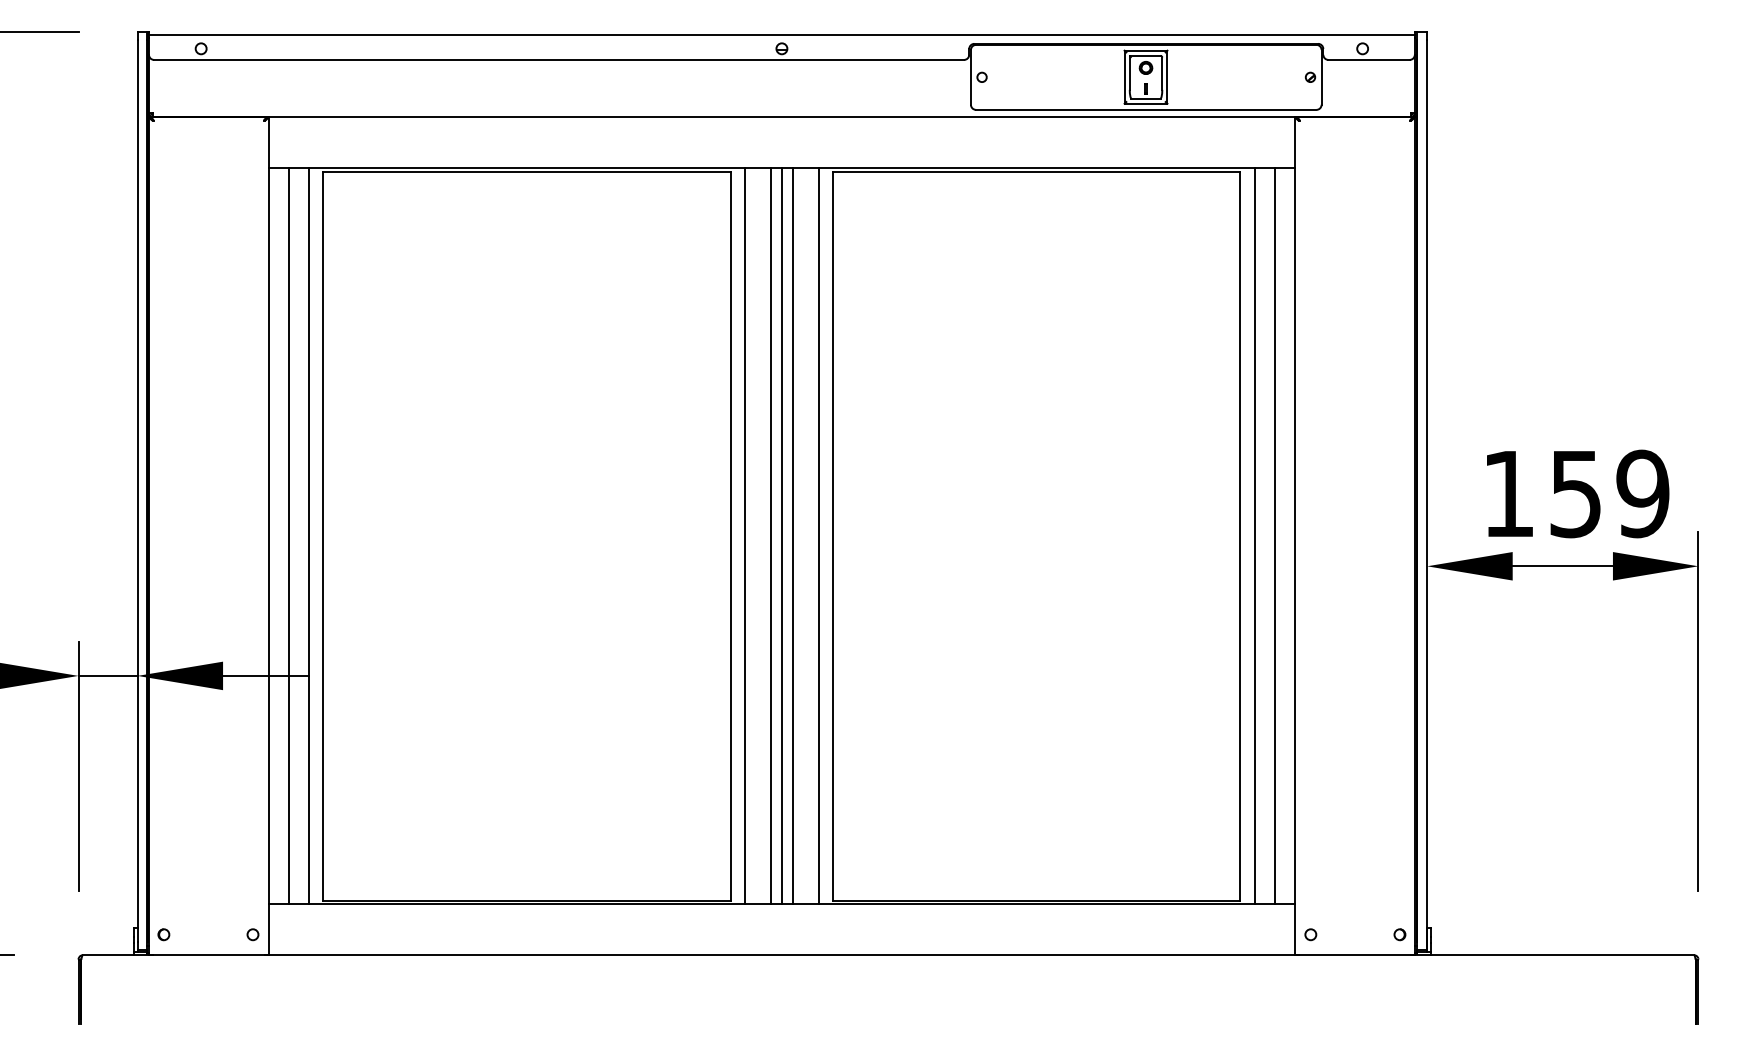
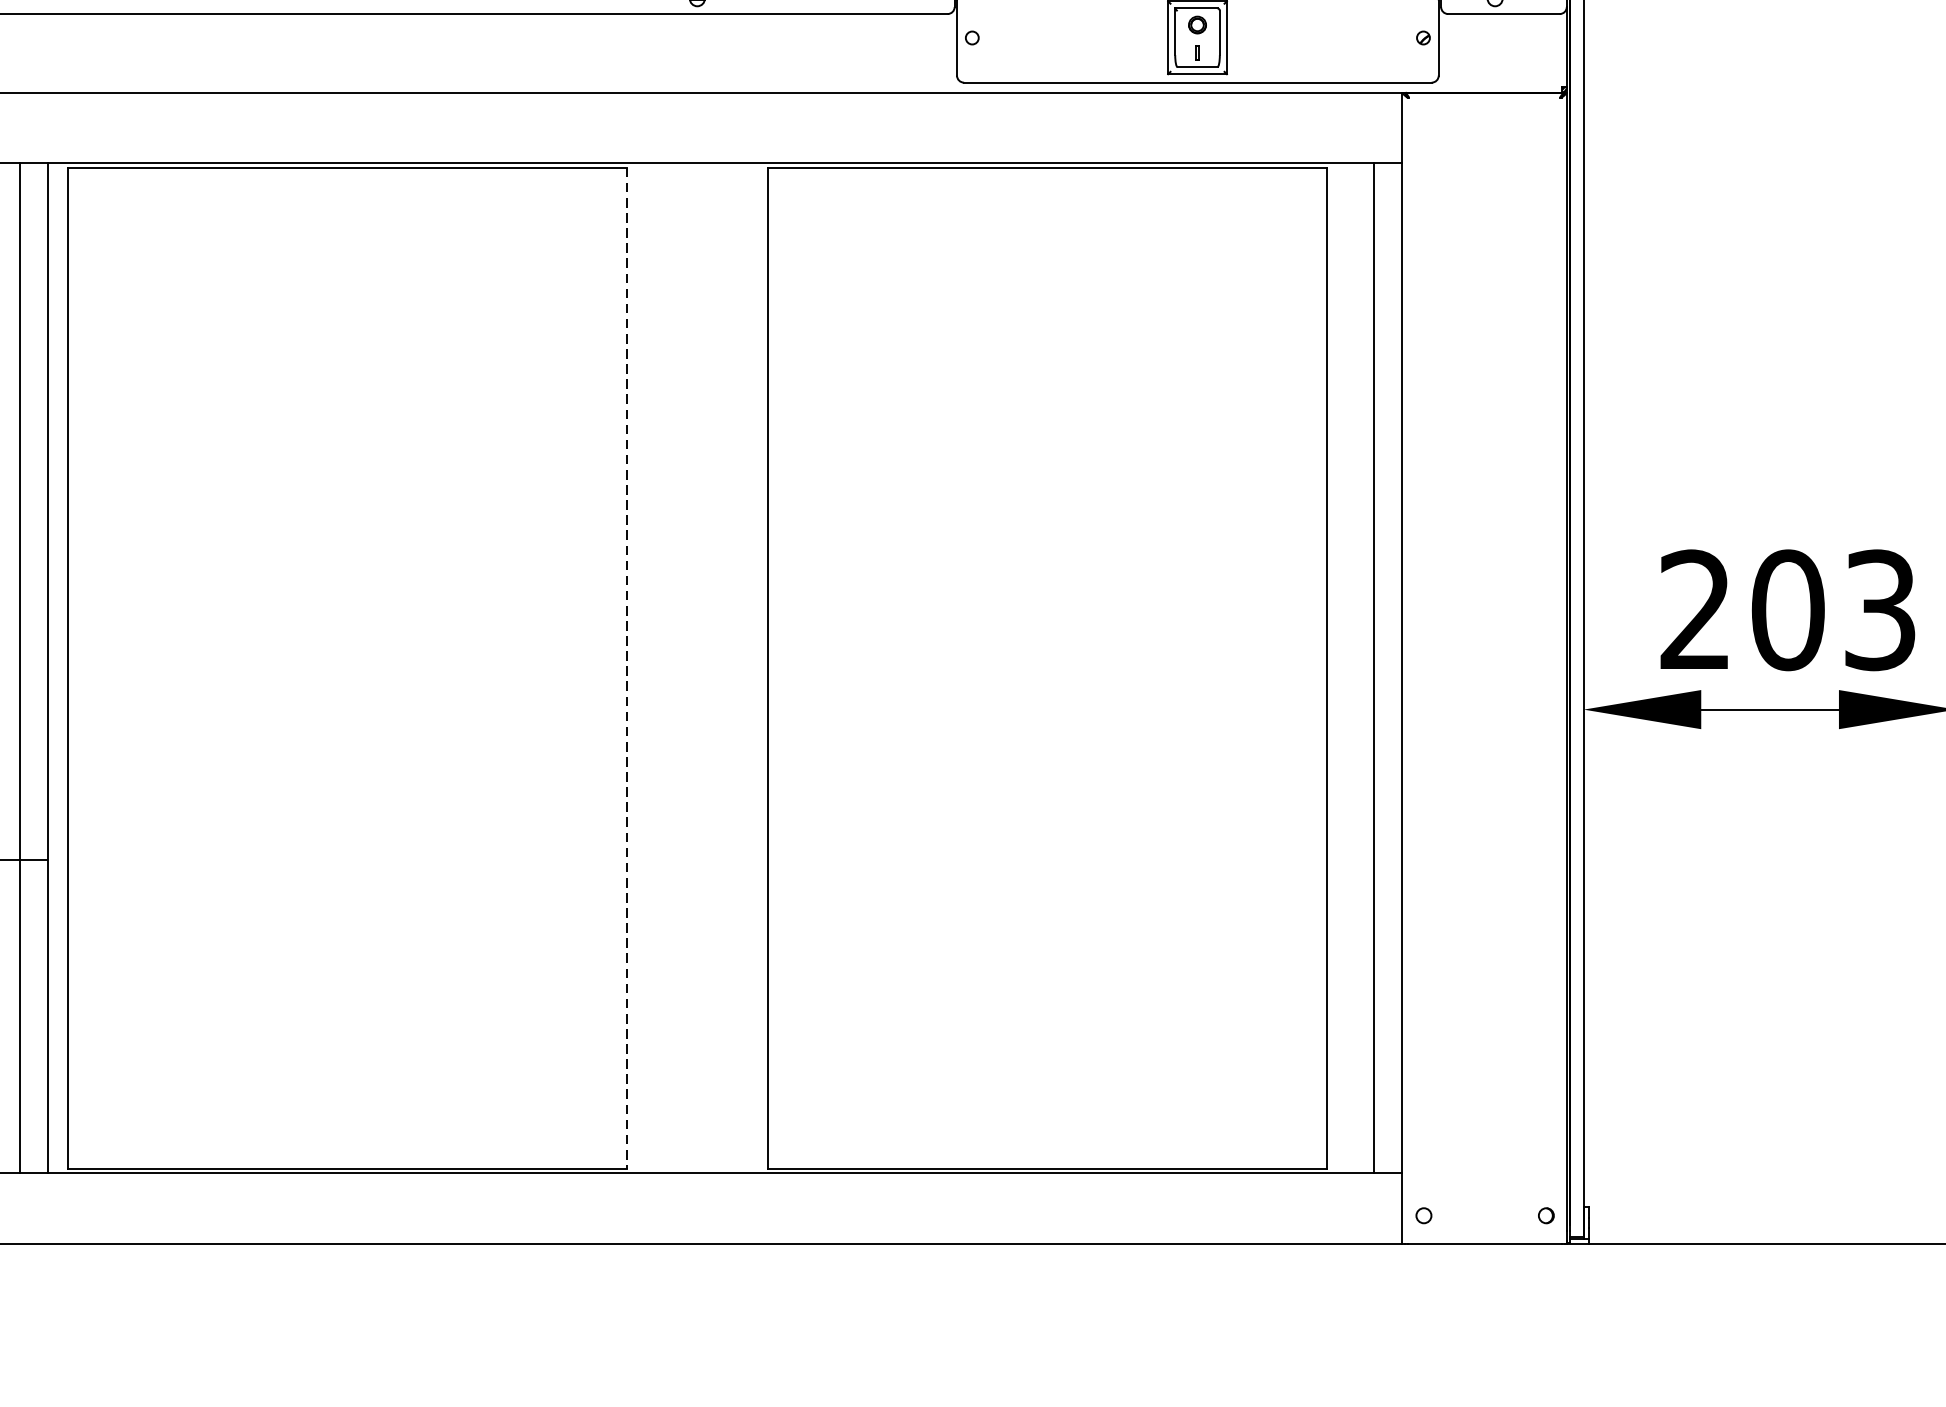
text: (1576, 493) -> (1788, 609), 159 -> 203
line: (745, 535) -> (647, 667), removed
line: (770, 535) -> (681, 667), removed
line: (781, 535) -> (696, 667), removed
line: (793, 535) -> (713, 667), removed
line: (818, 535) -> (747, 667), removed
line: (1254, 535) -> (1346, 667), removed
line: (730, 536) -> (626, 668), solid -> dashed

